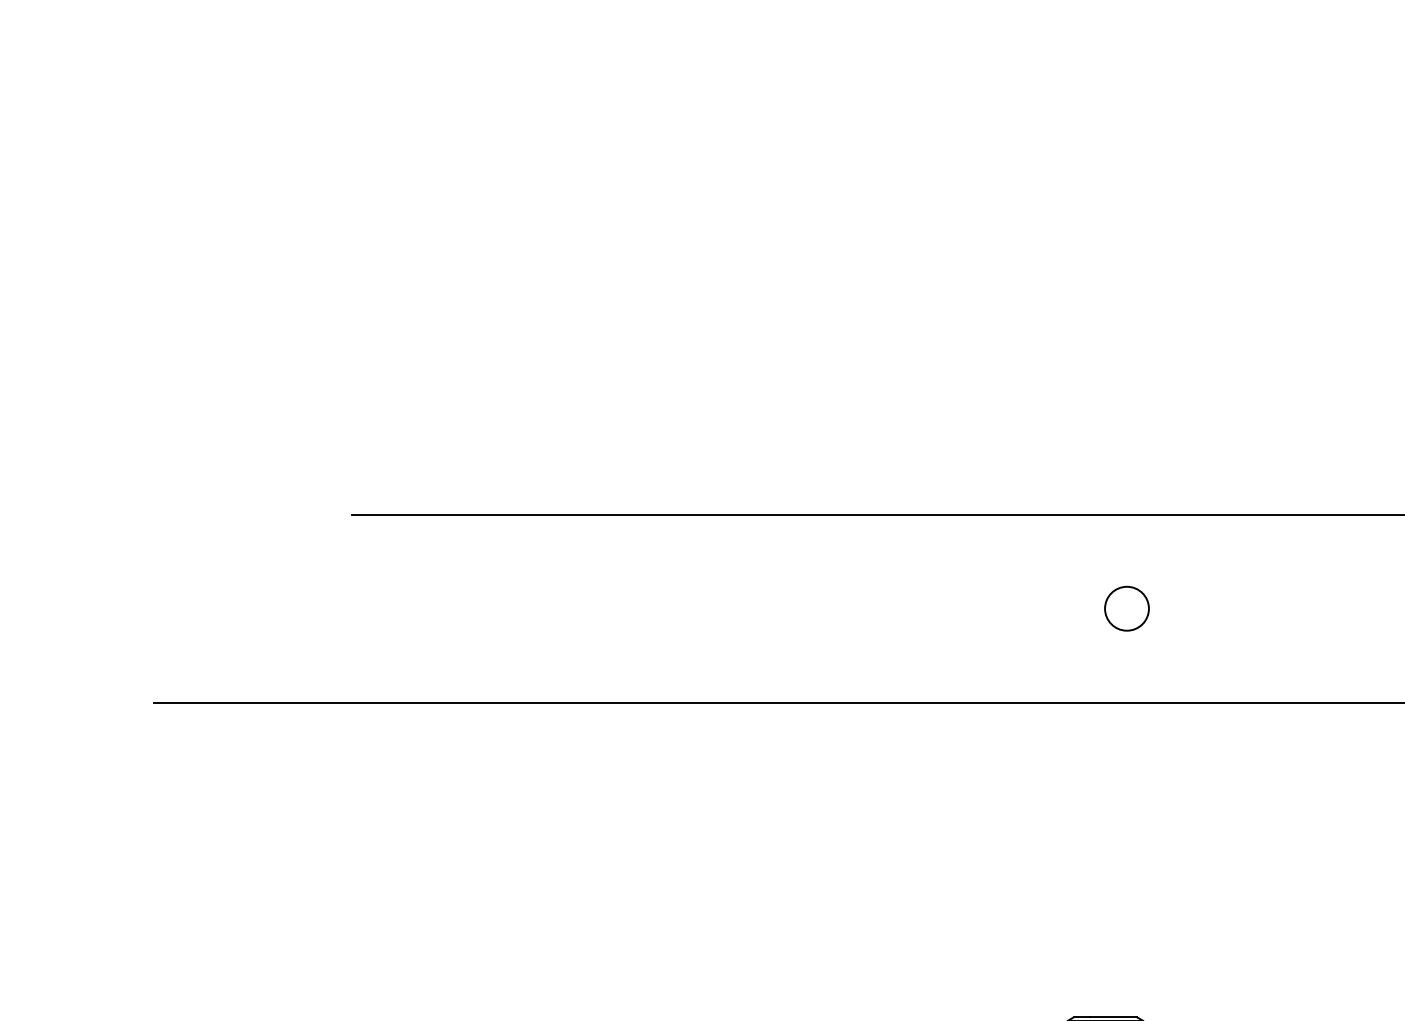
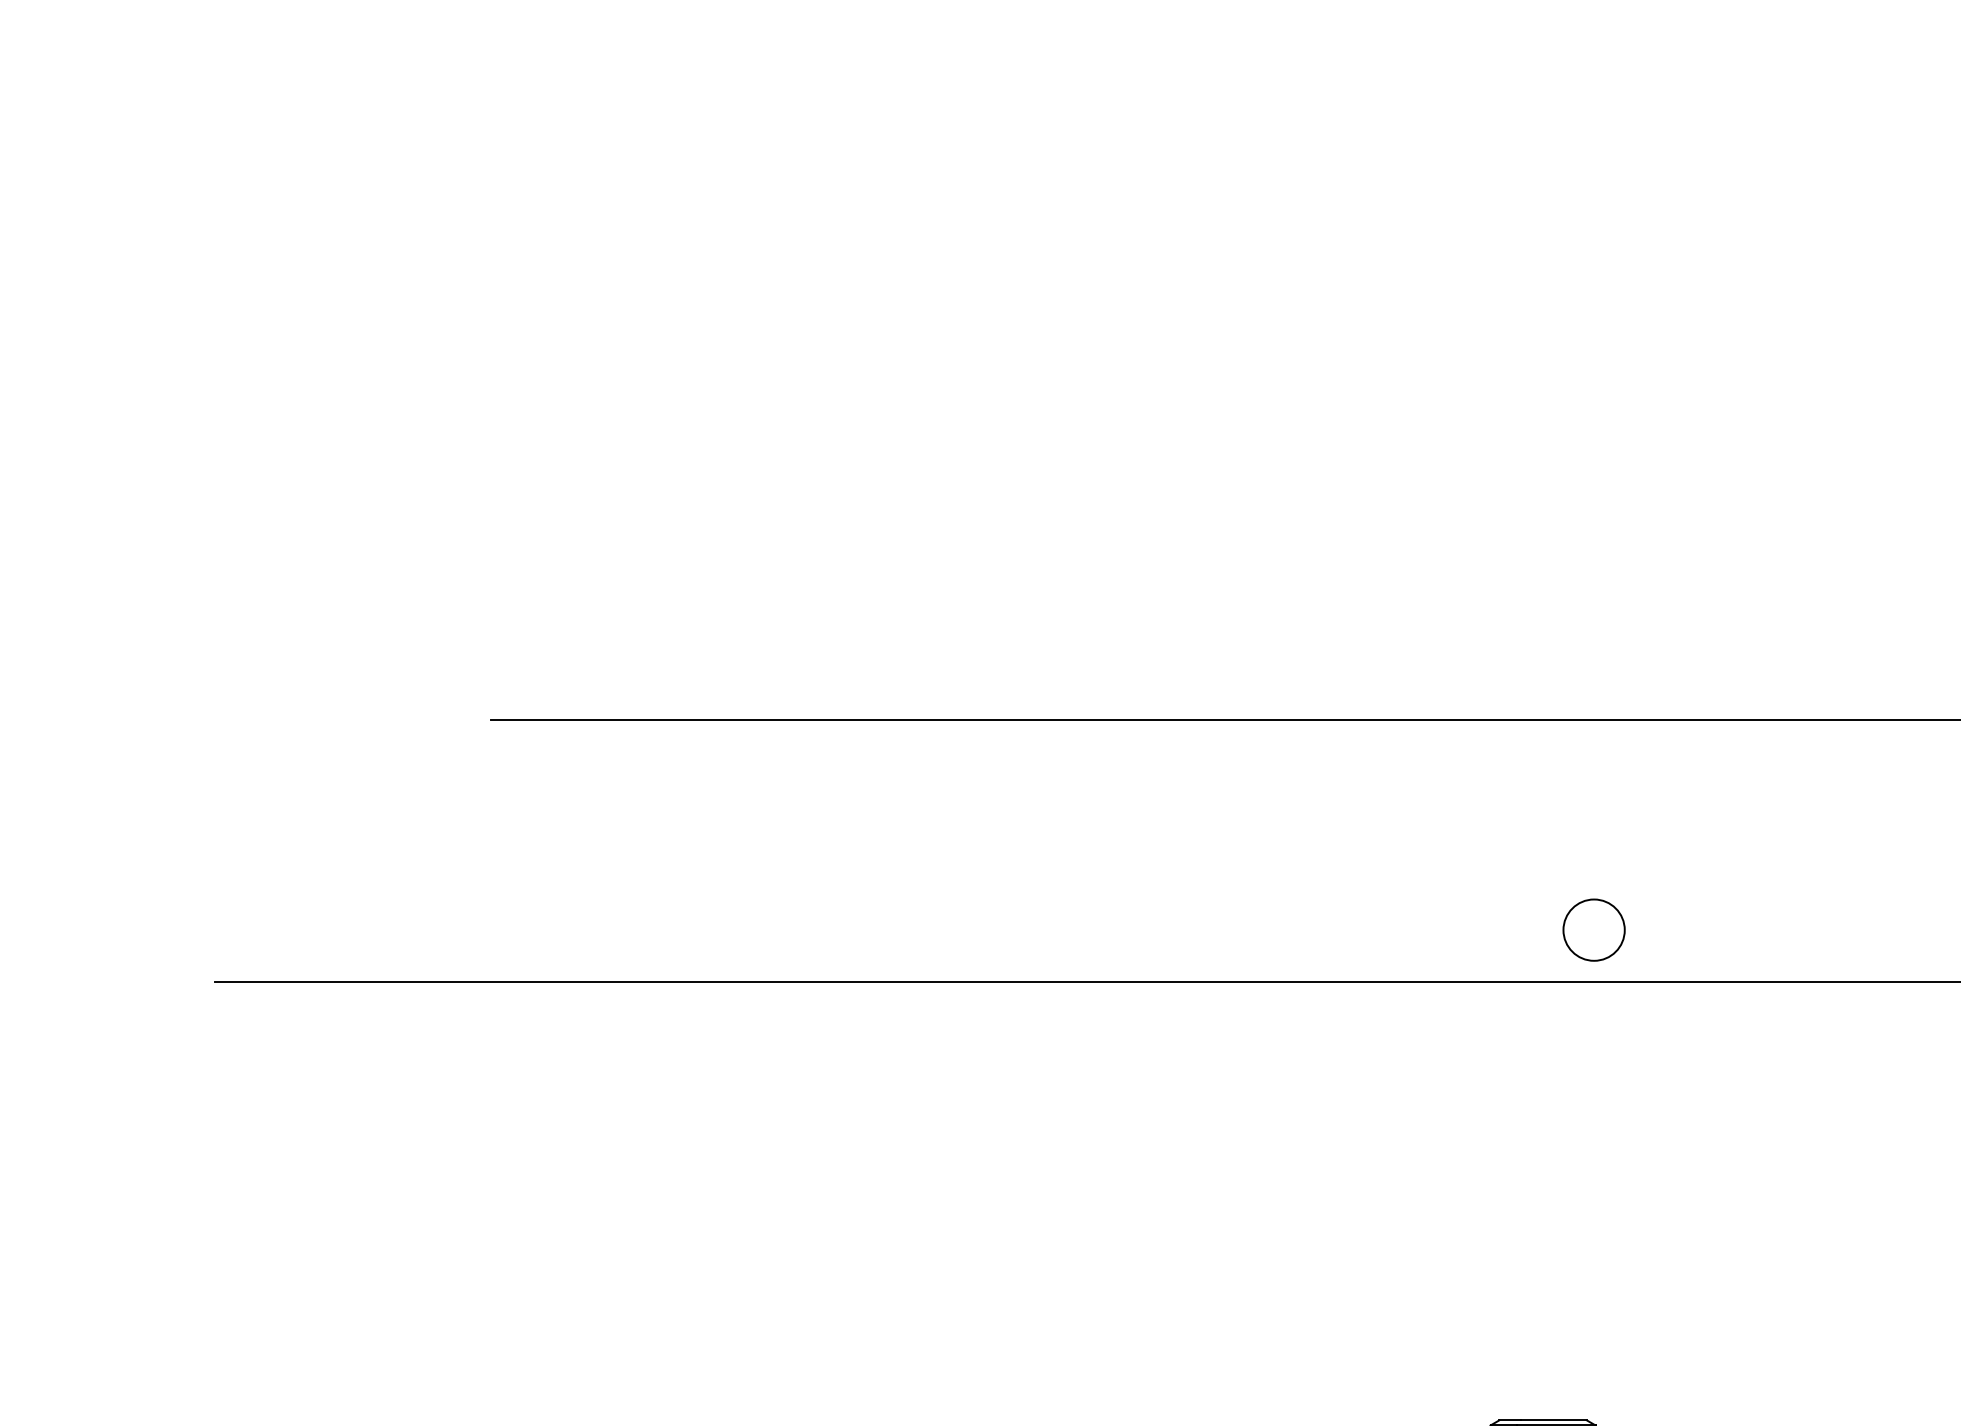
circle: (1126, 608) -> (1593, 929), moved

